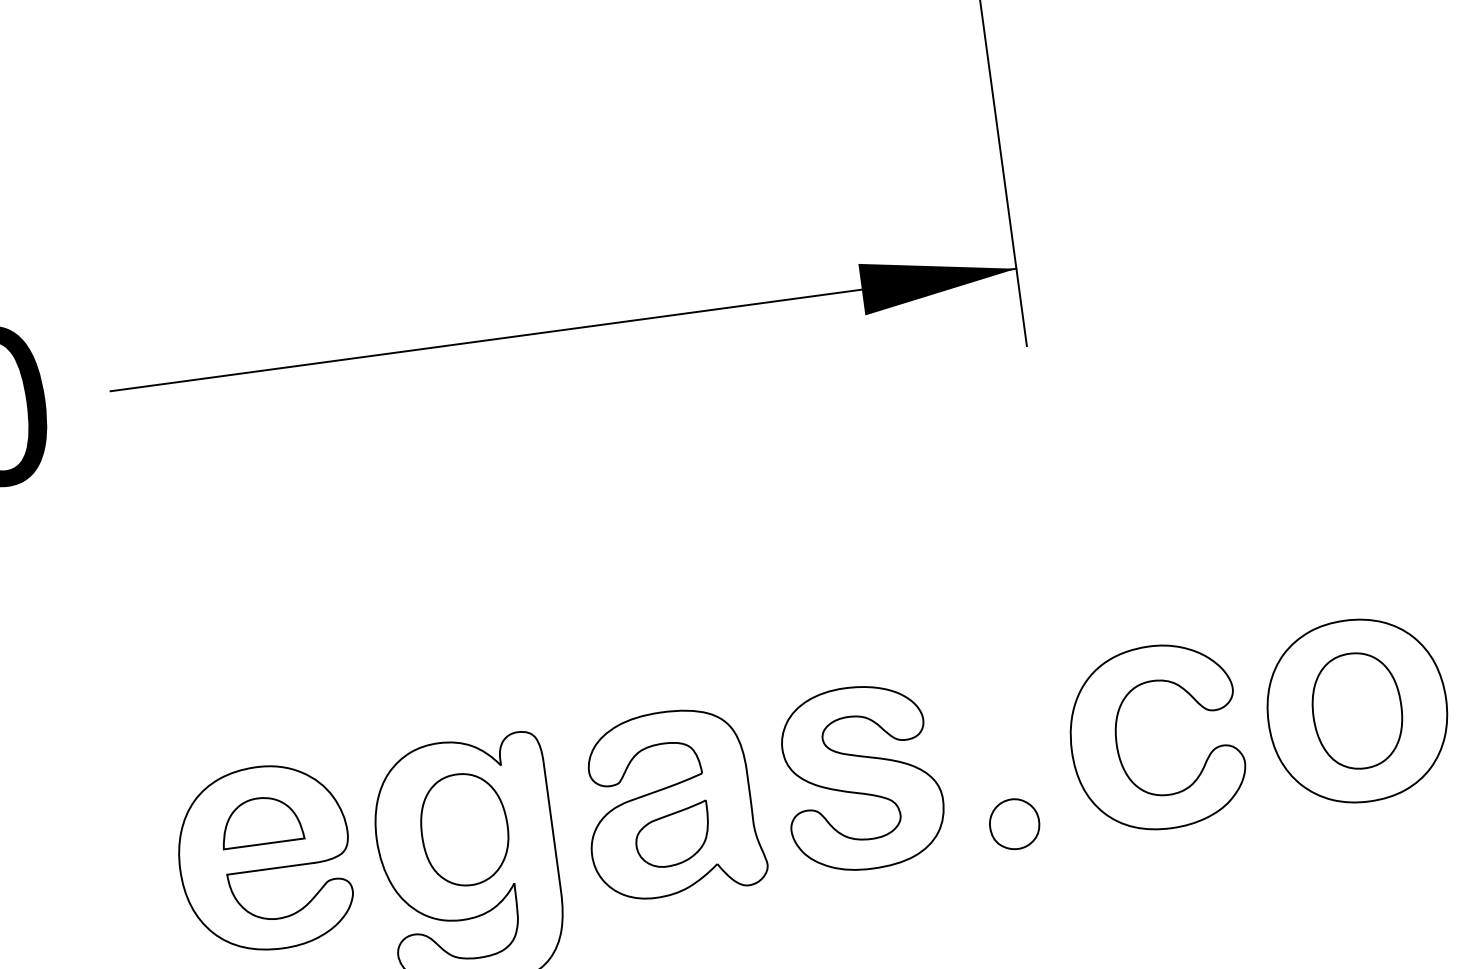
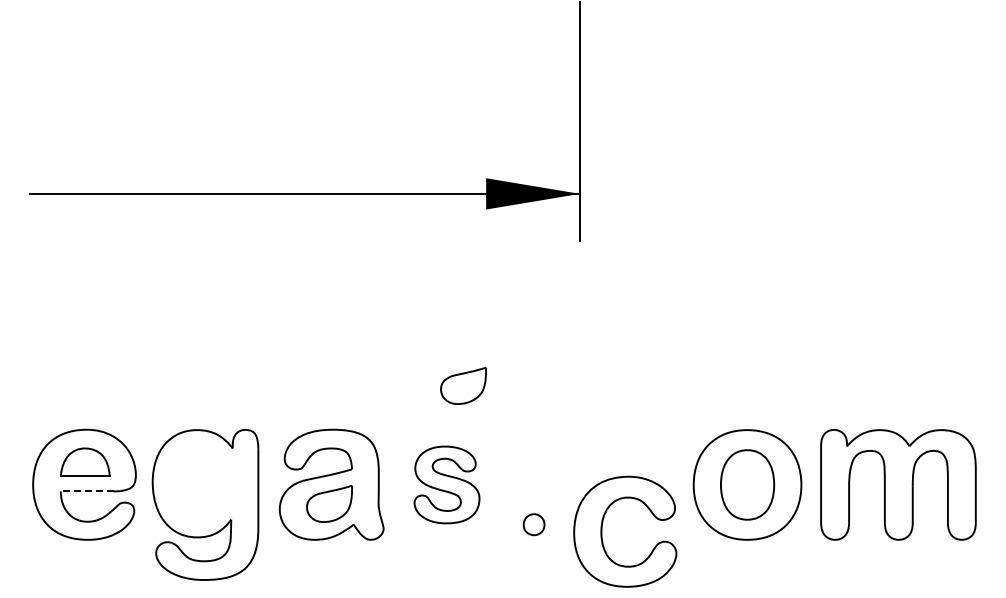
part: (867, 610) -> (463, 385), added
part: (1118, 742) -> (602, 531), moved
part: (861, 777) -> (446, 484), size x0.7
part: (1013, 823) -> (533, 524), size x0.7
part: (463, 829) -> (205, 483), removed
line: (269, 869) -> (86, 491), solid -> dashed

